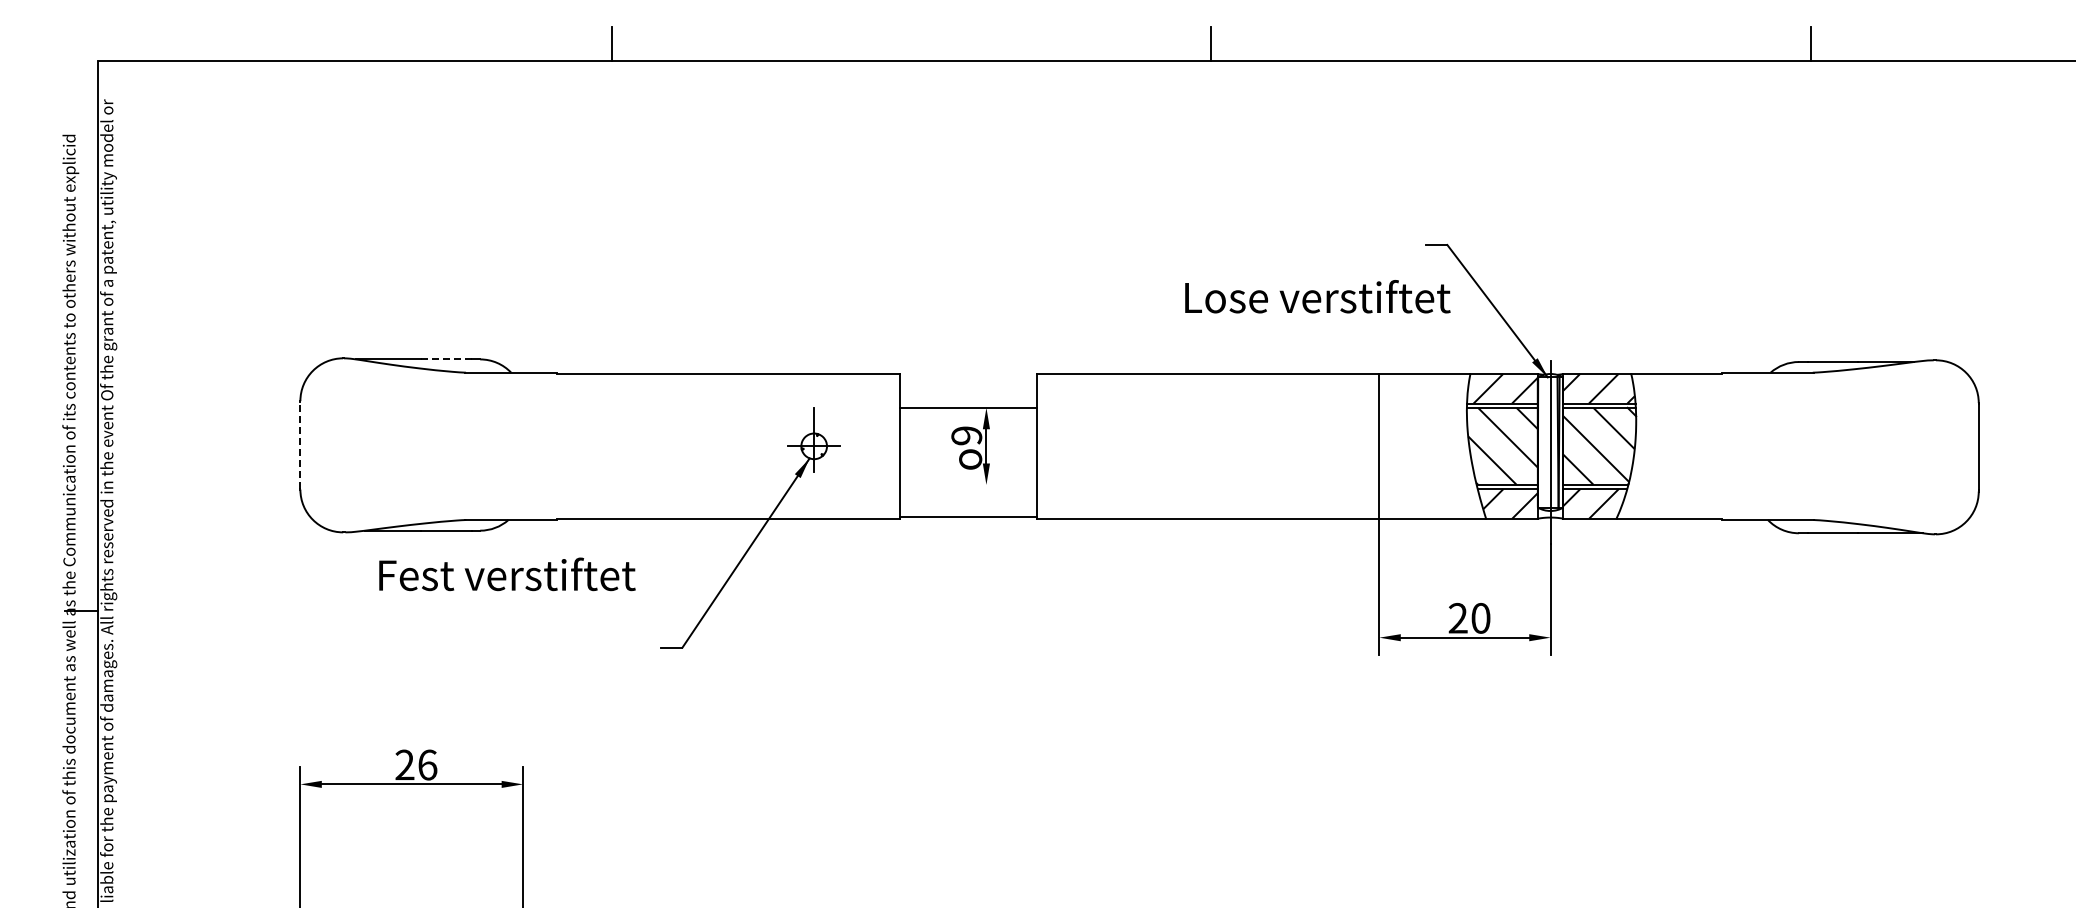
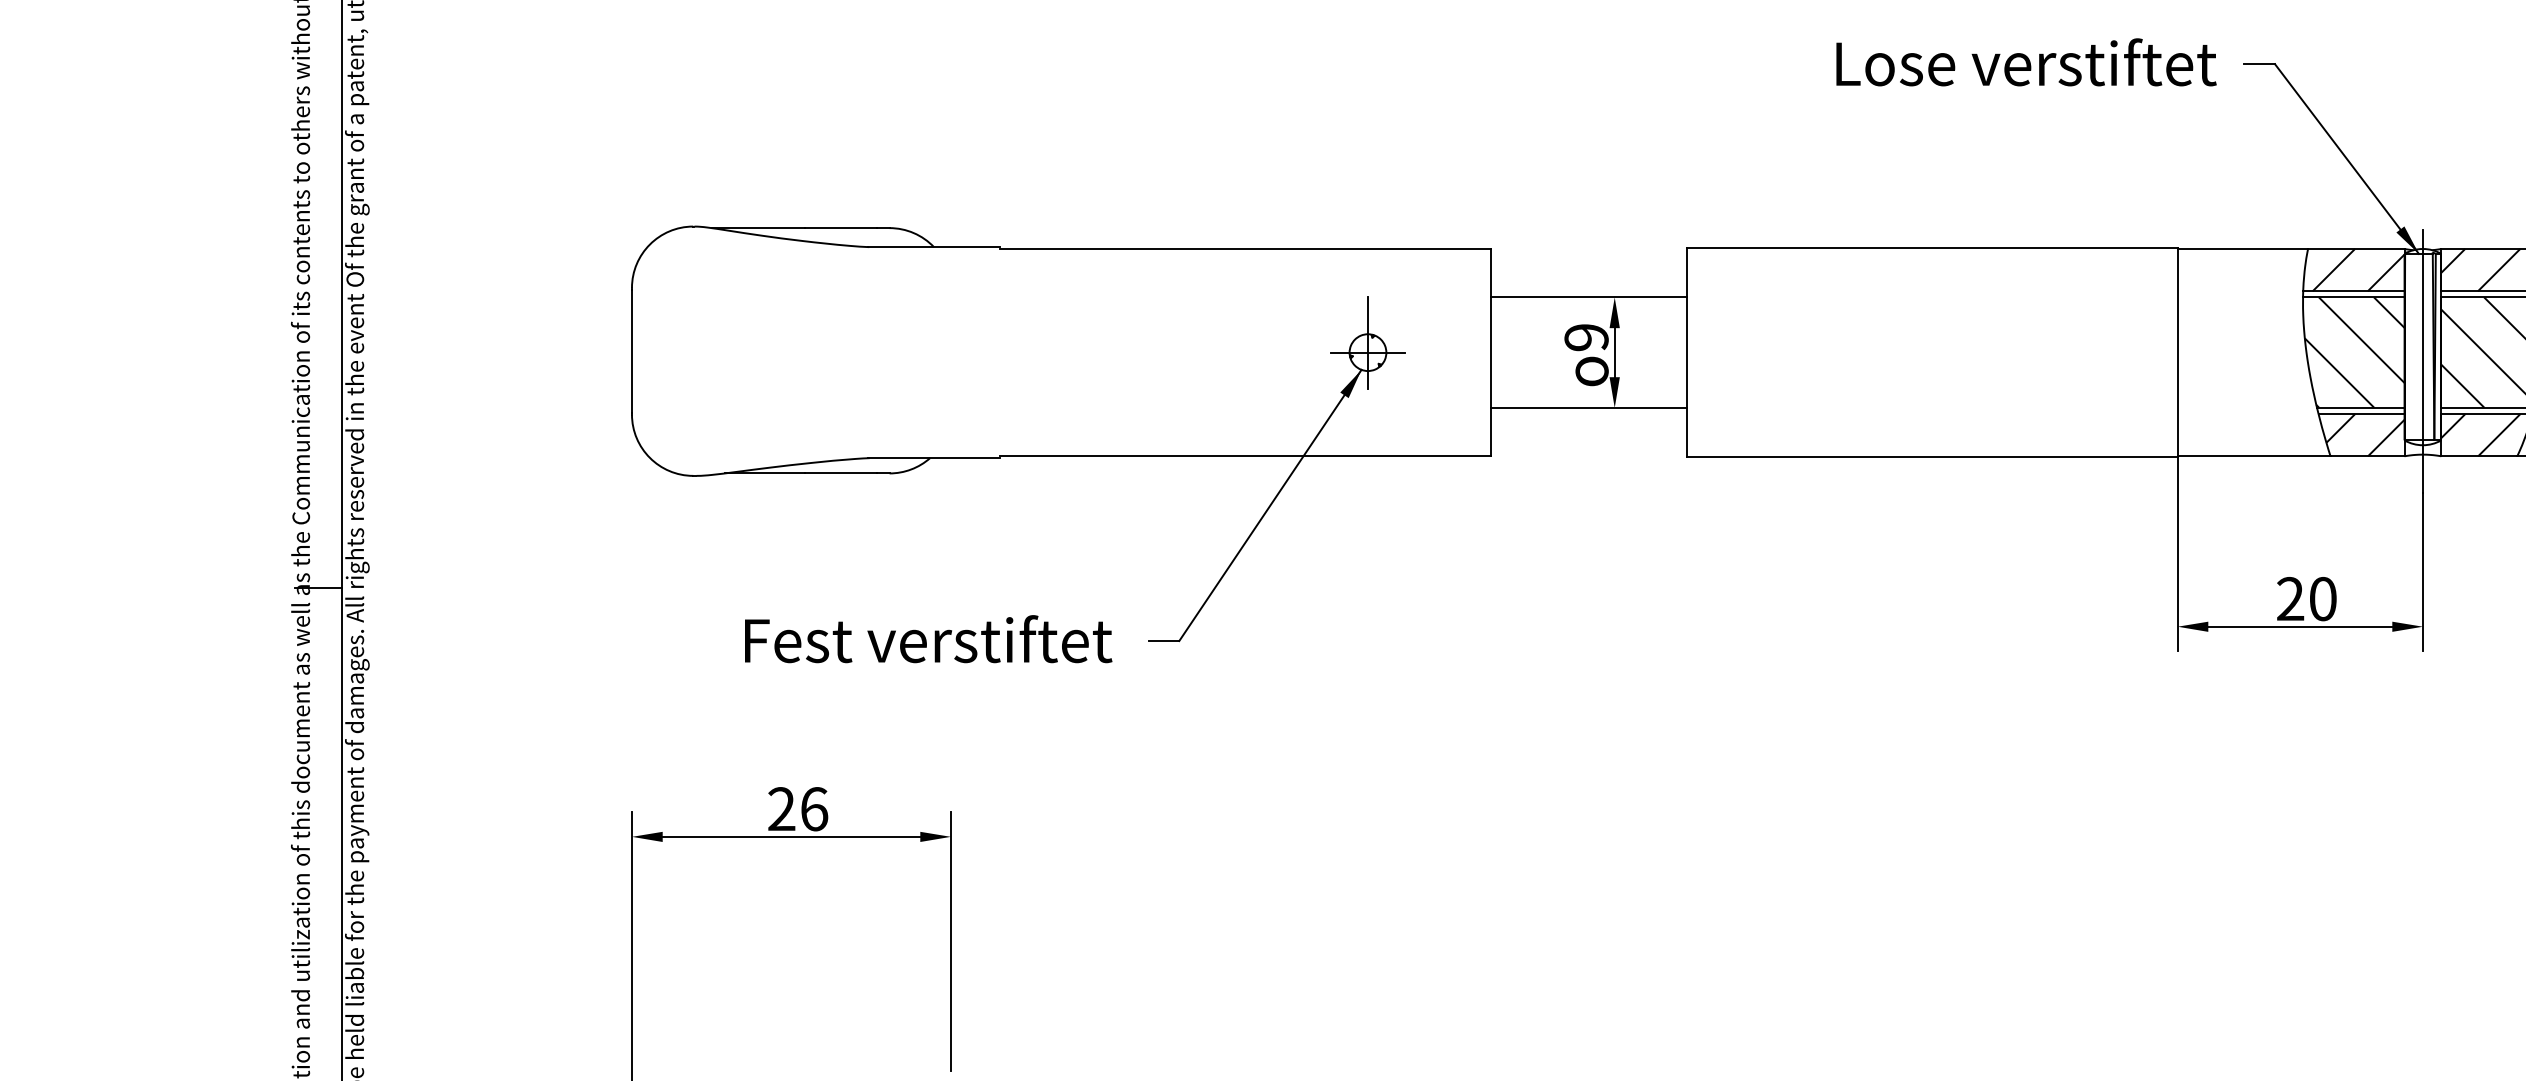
text: (1317, 296) -> (2025, 62), moved
line: (446, 359) -> (841, 228), dashed -> solid
line: (300, 445) -> (632, 351), dashed -> solid
line: (967, 516) -> (1587, 407), moved
text: (507, 574) -> (928, 639), moved

